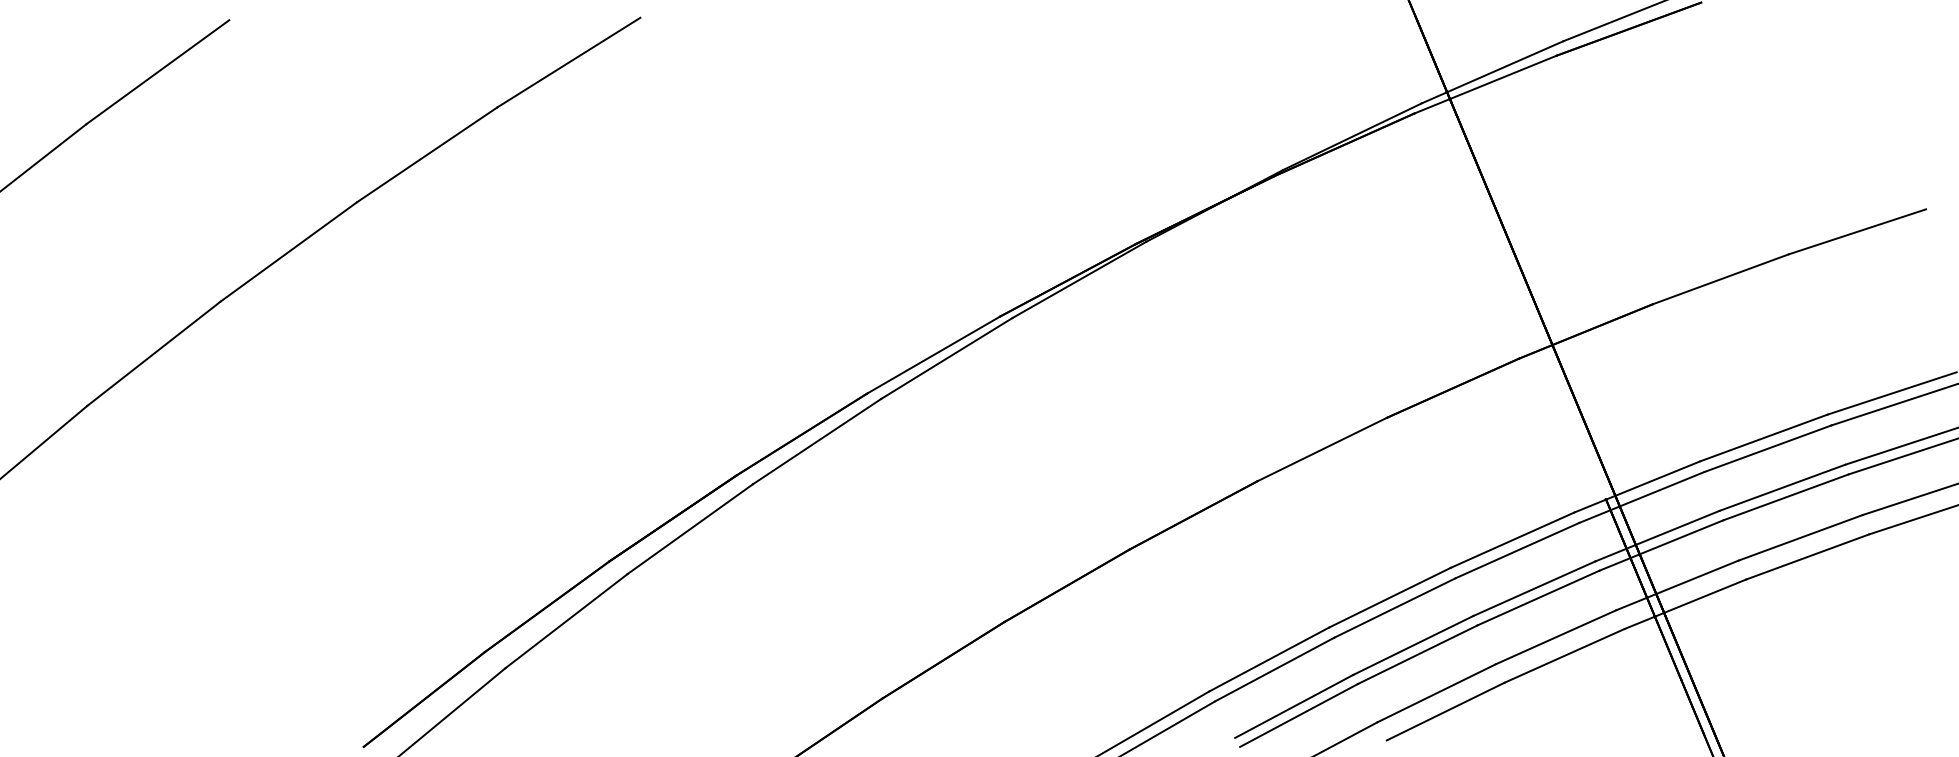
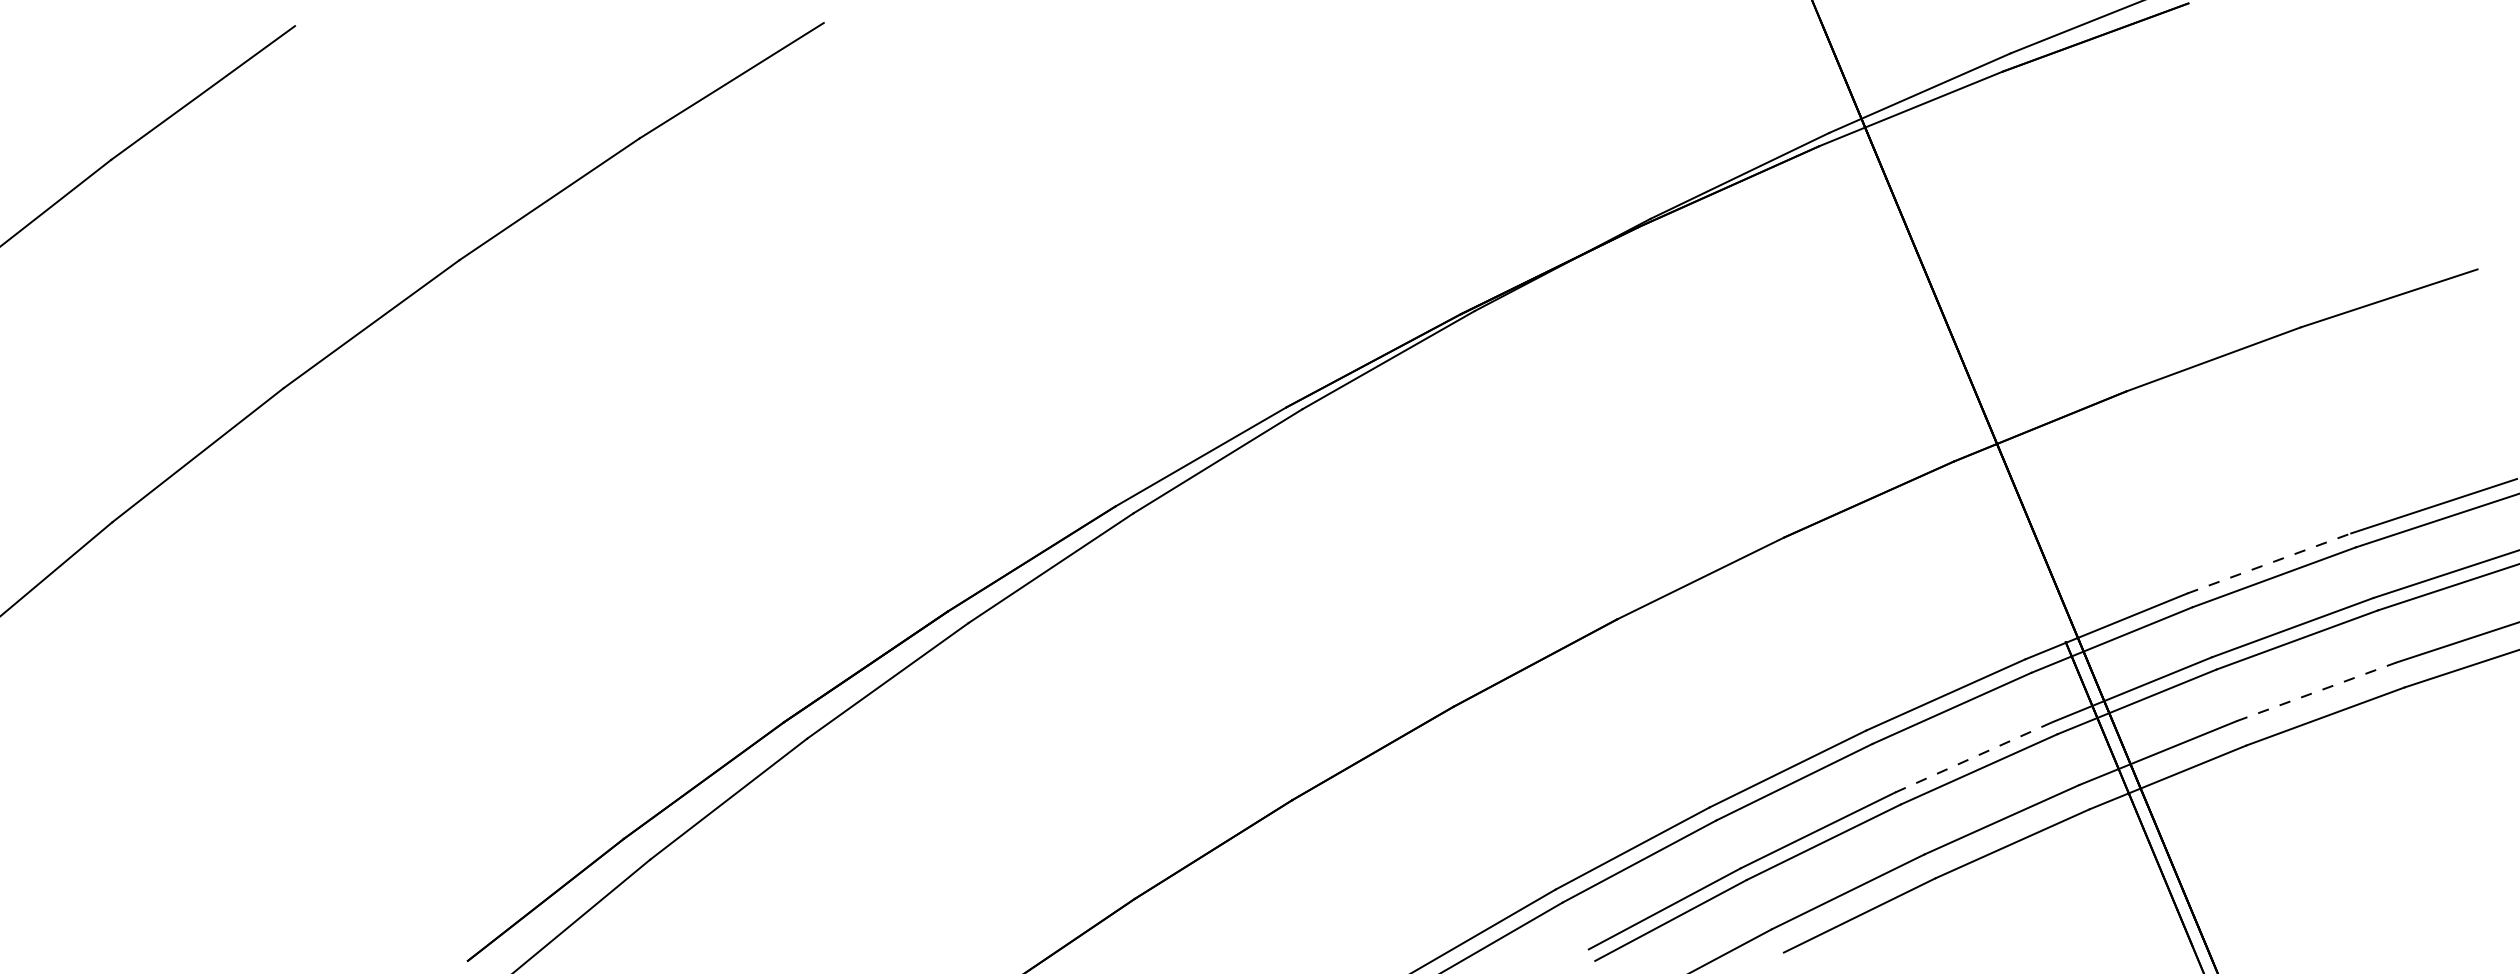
line: (1764, 437) -> (2269, 563), solid -> dashed
line: (1800, 537) -> (2316, 691), solid -> dashed
line: (1534, 588) -> (1974, 757), solid -> dashed

